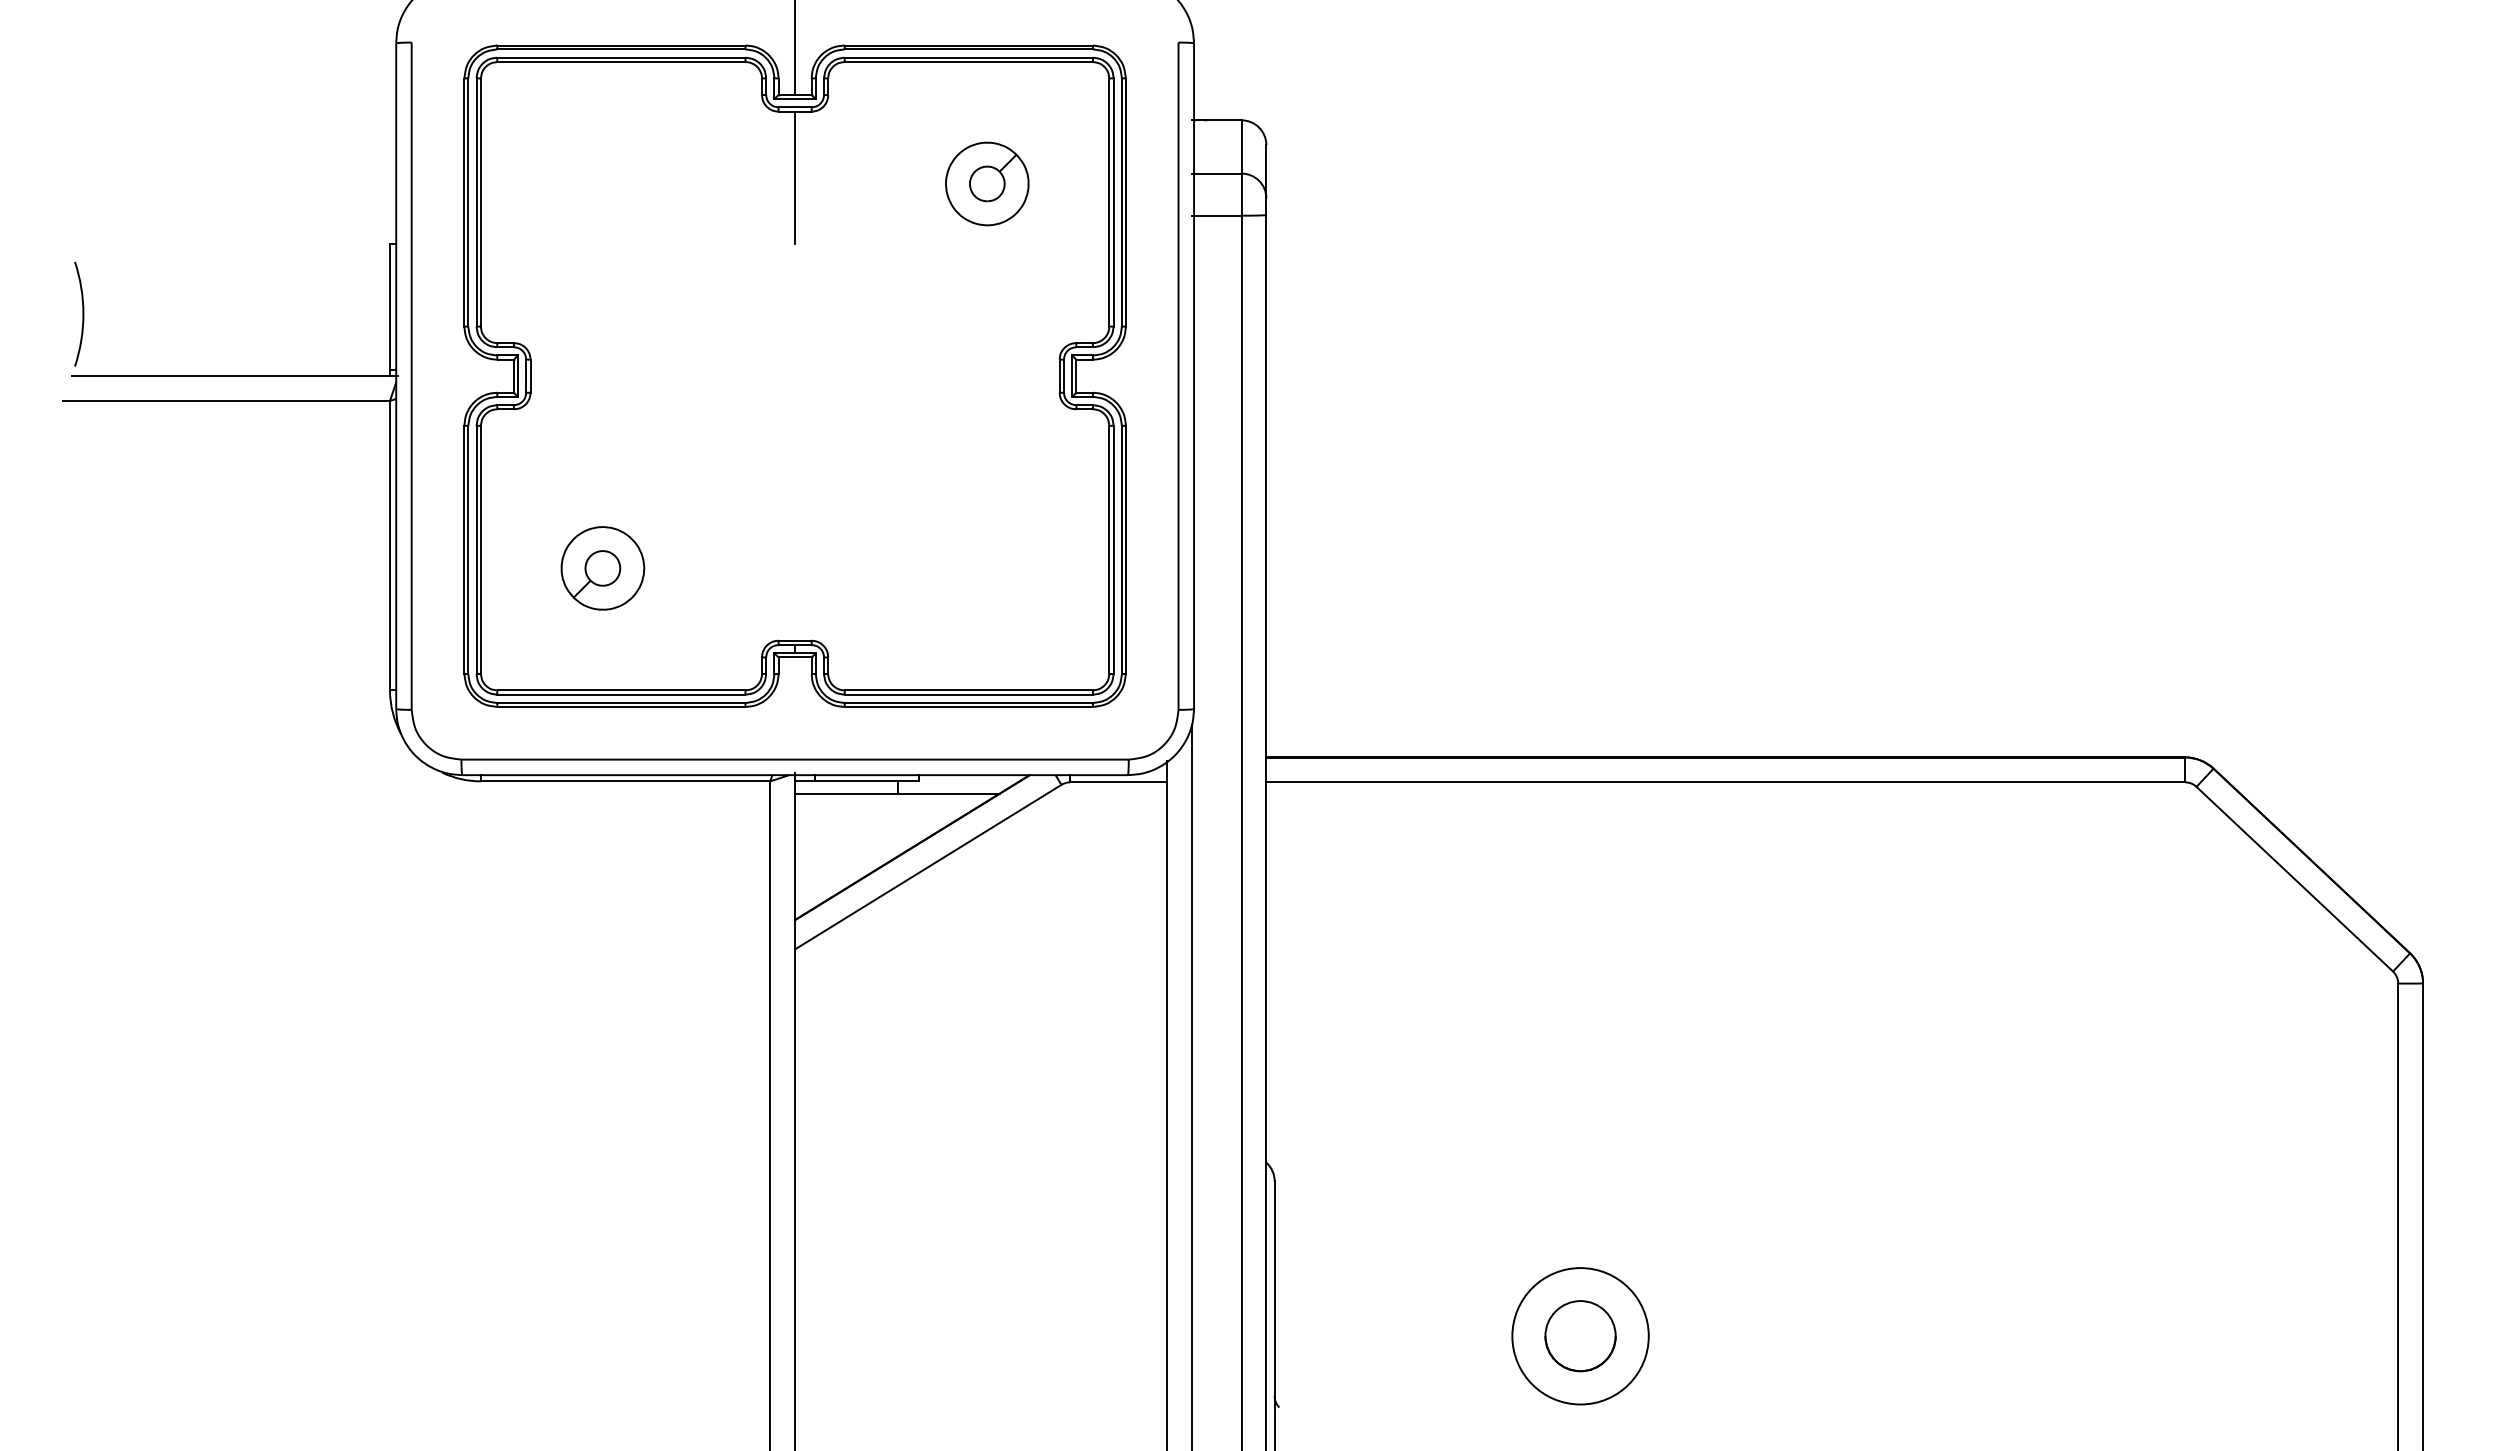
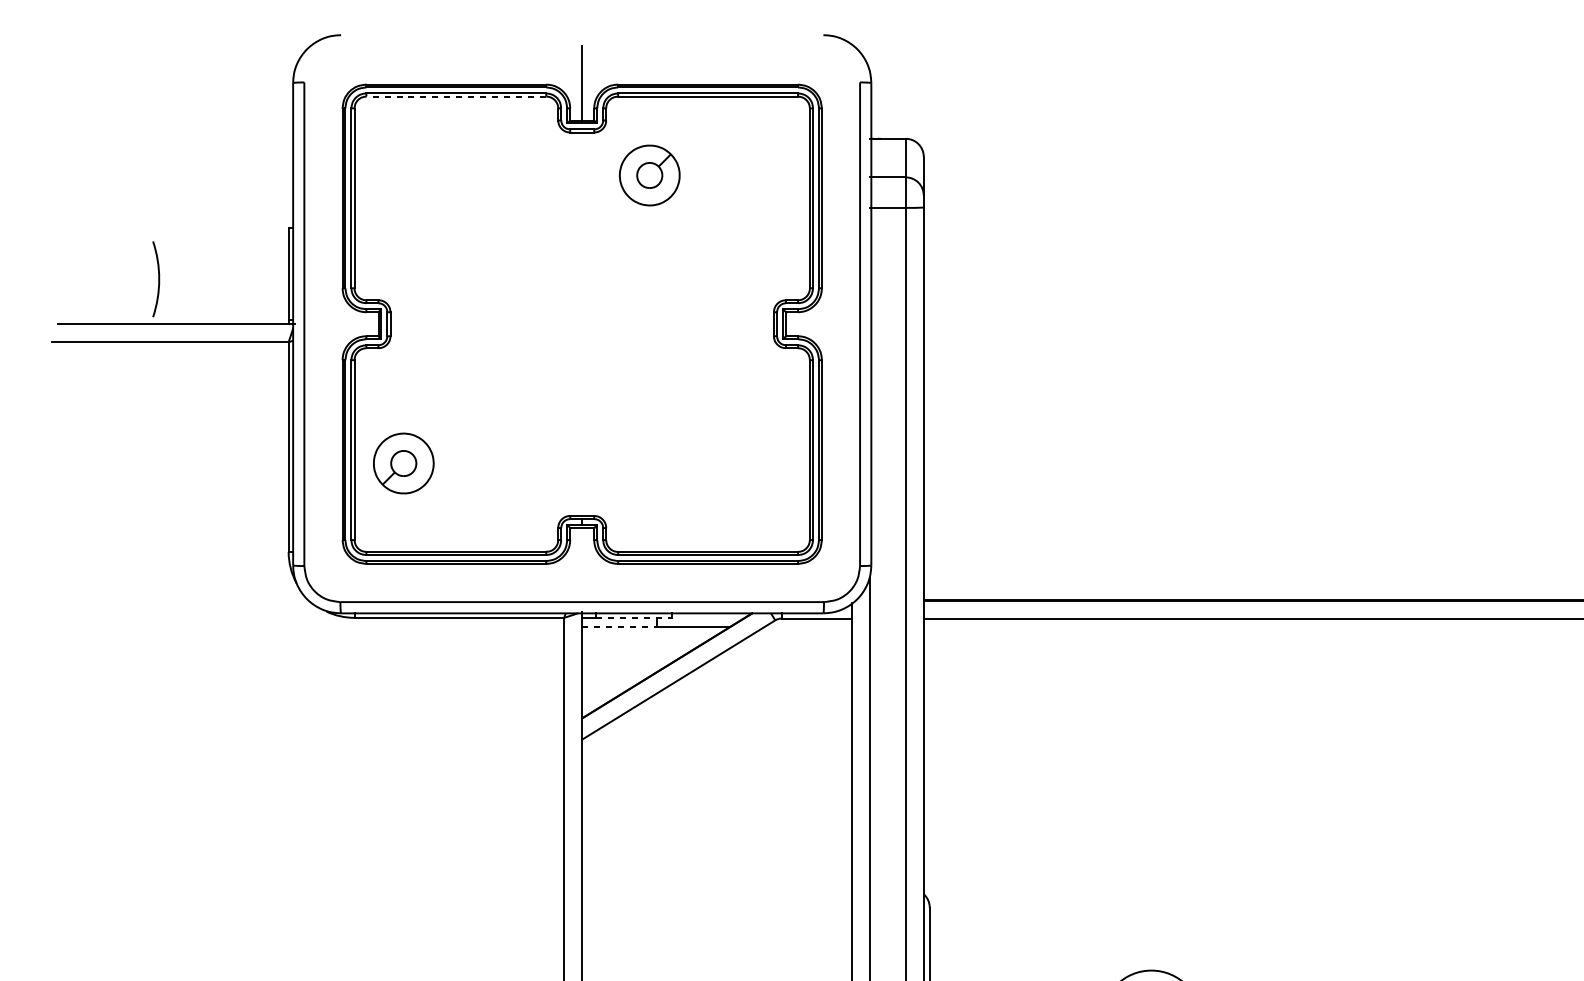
line: (621, 62) -> (456, 96), solid -> dashed
line: (795, 177) -> (582, 180), removed
part: (987, 183) -> (649, 175), moved
arc: (82, 313) -> (158, 278), moved
part: (602, 568) -> (403, 463), moved
line: (867, 781) -> (634, 617), solid -> dashed
line: (846, 793) -> (619, 626), solid -> dashed

